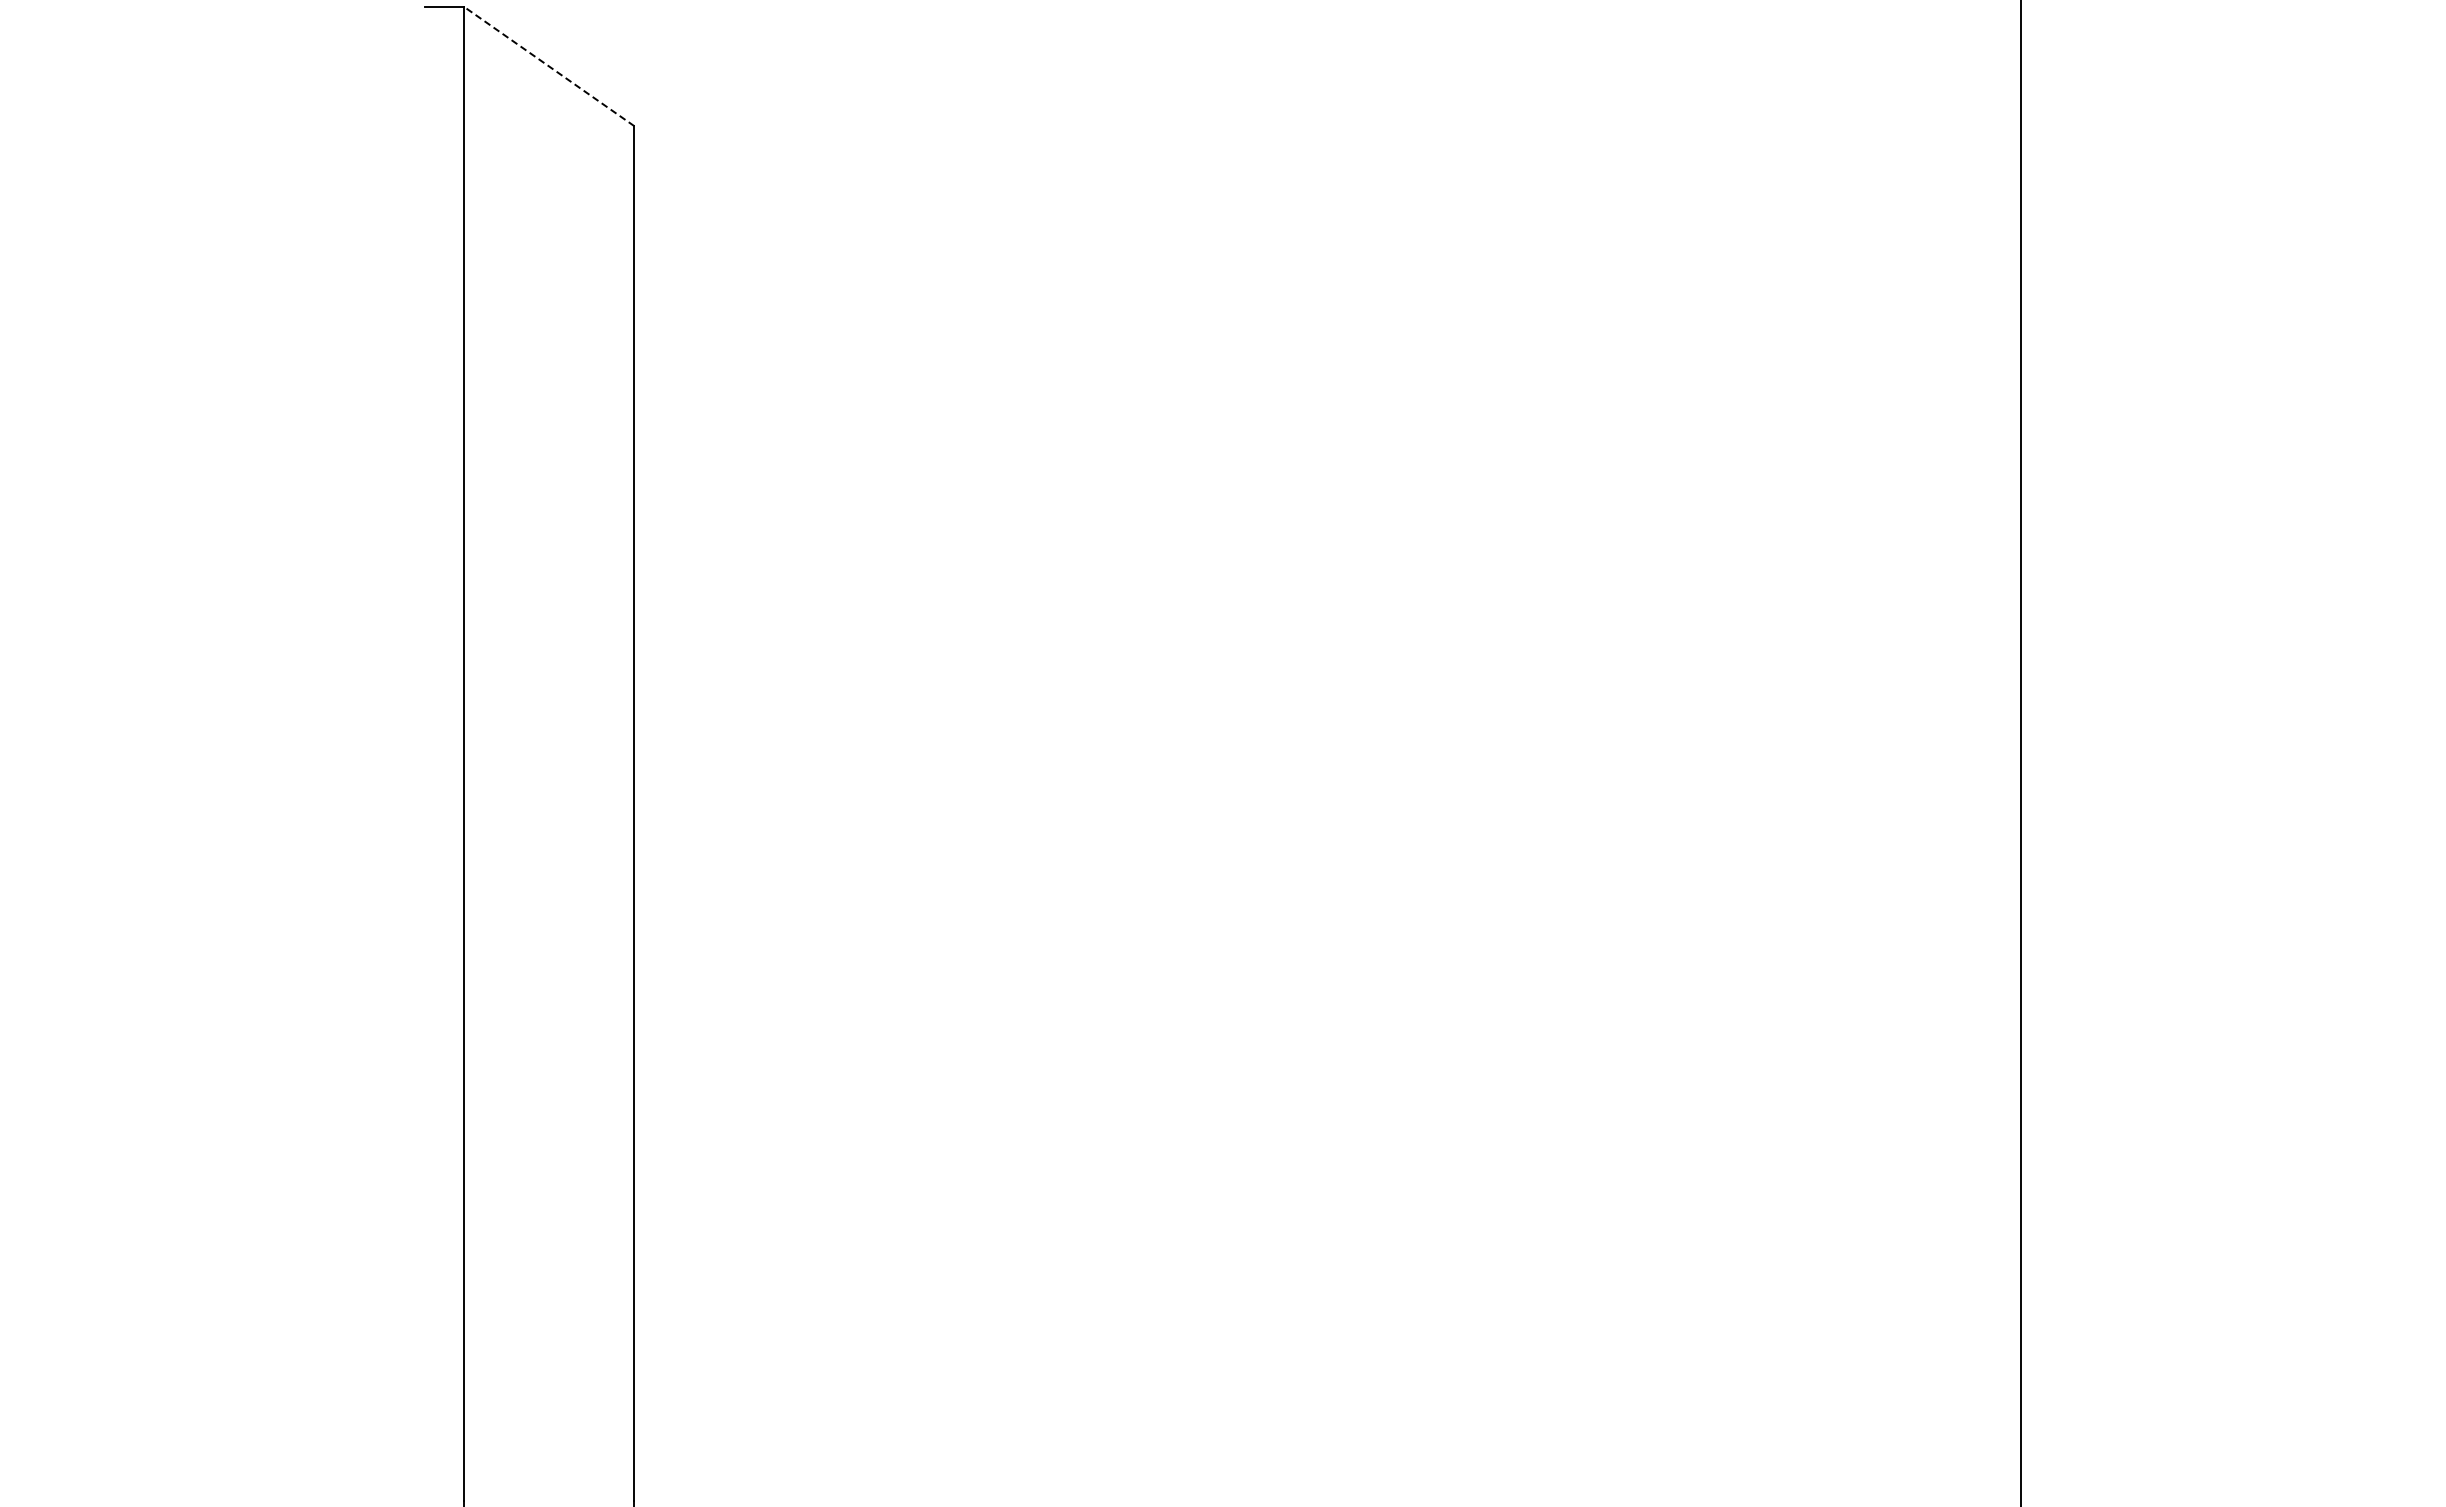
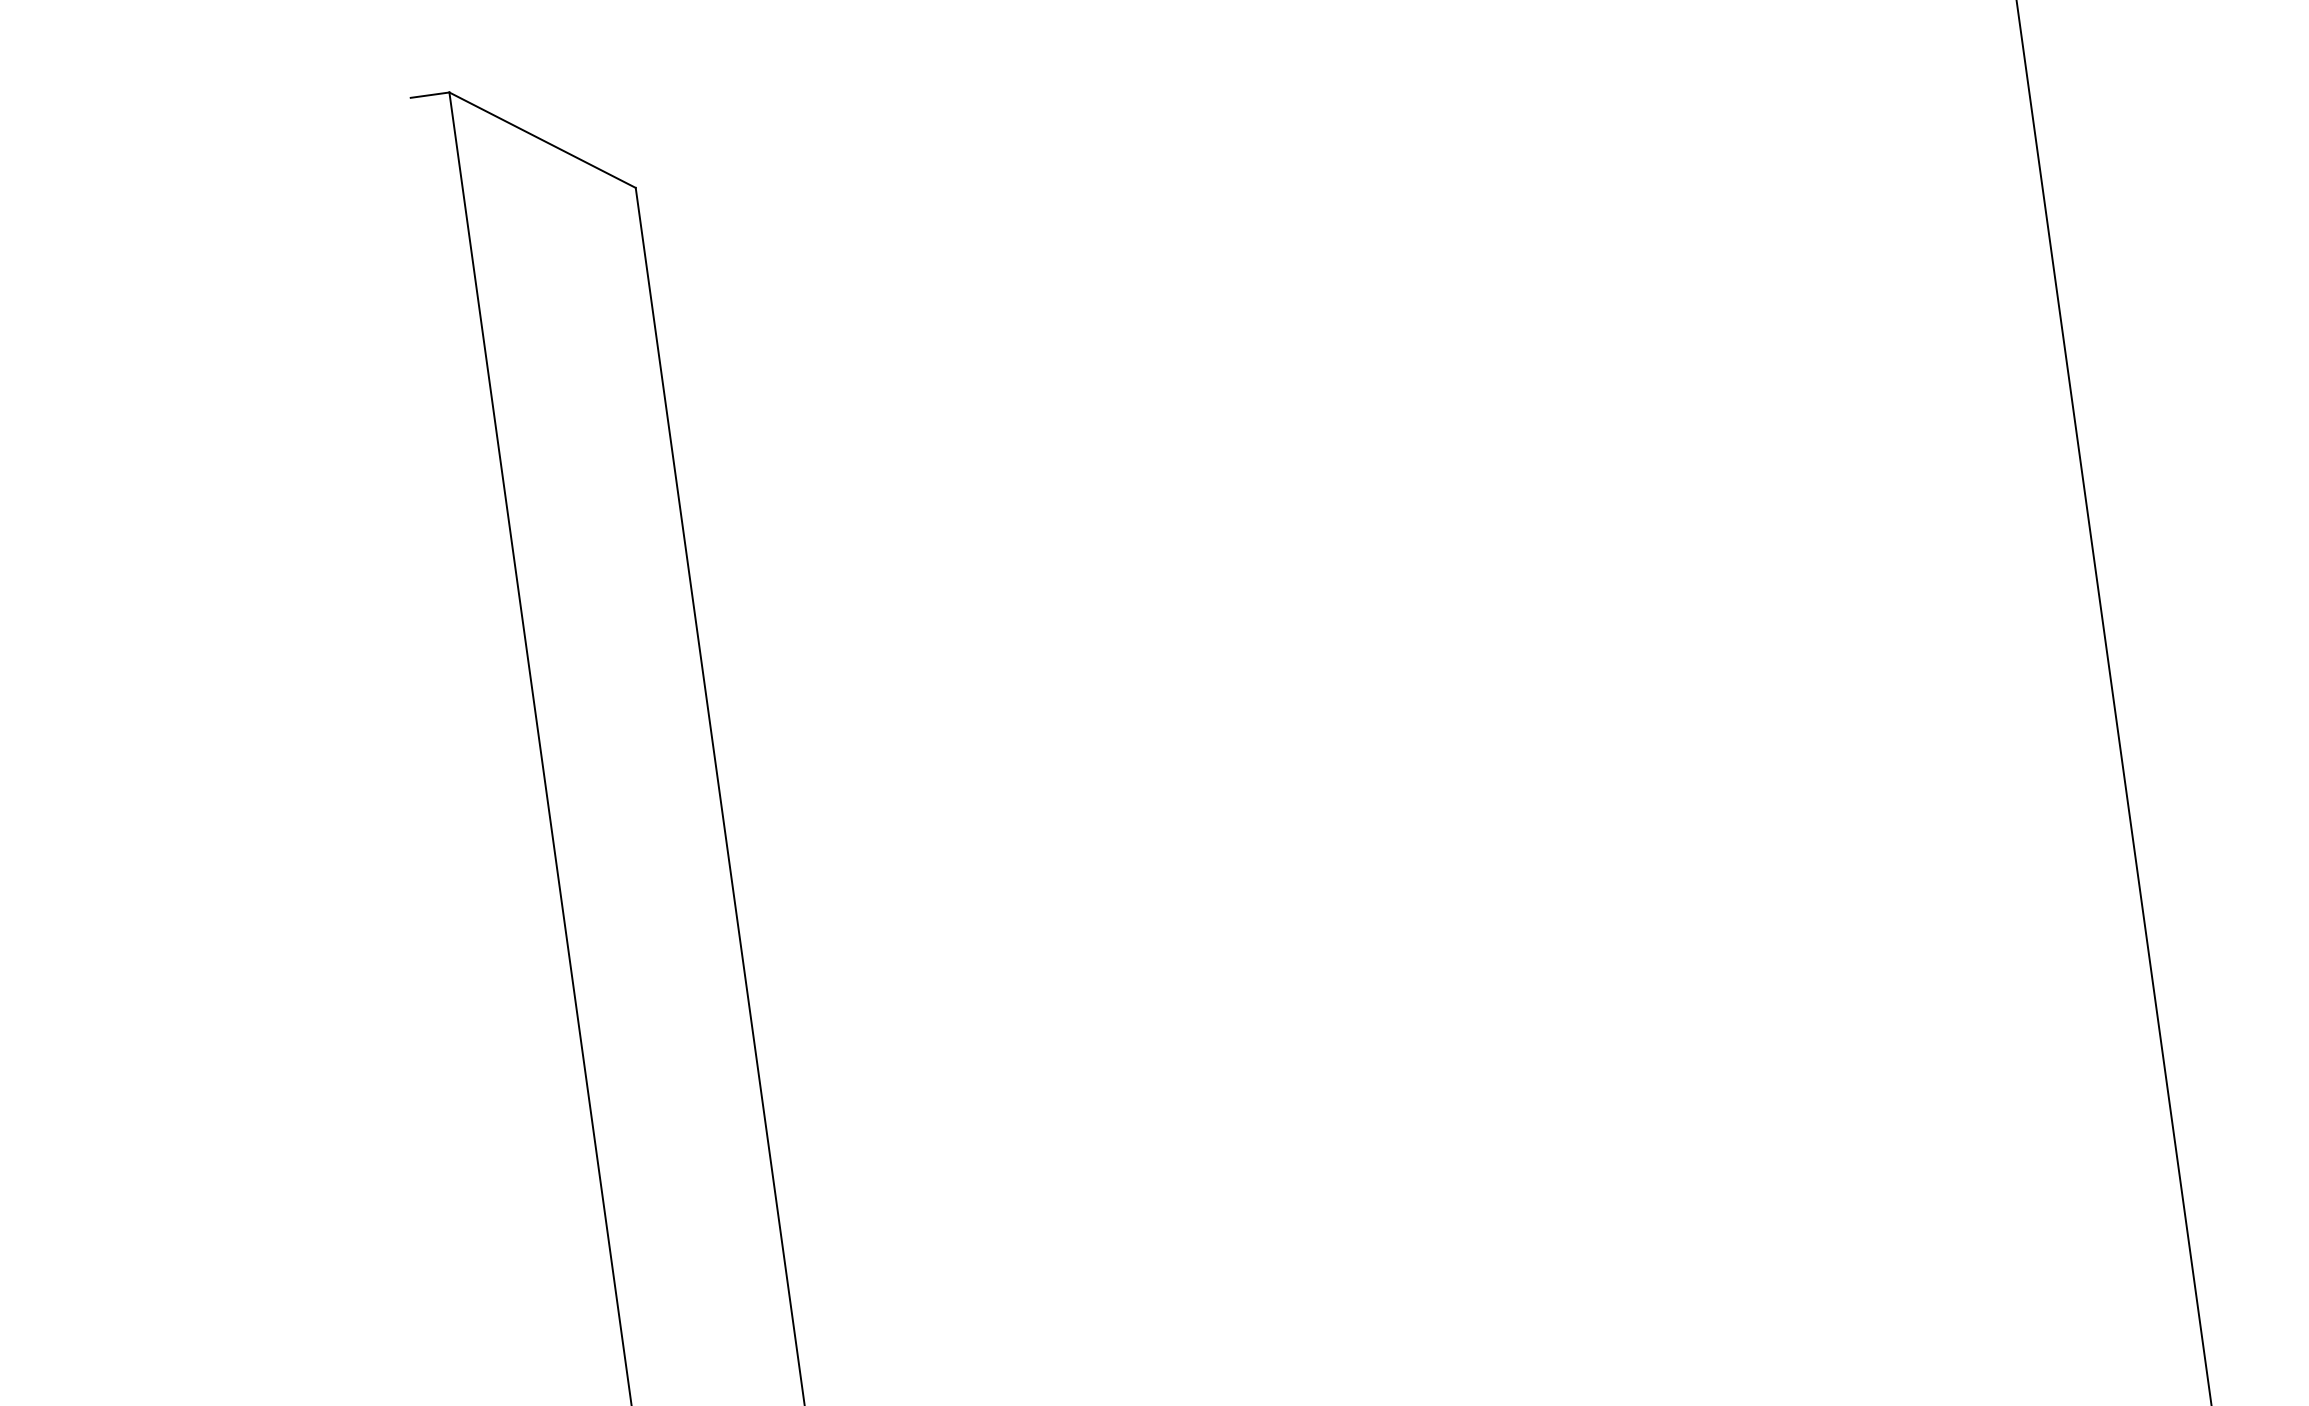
line: (548, 66) -> (541, 140), dashed -> solid

